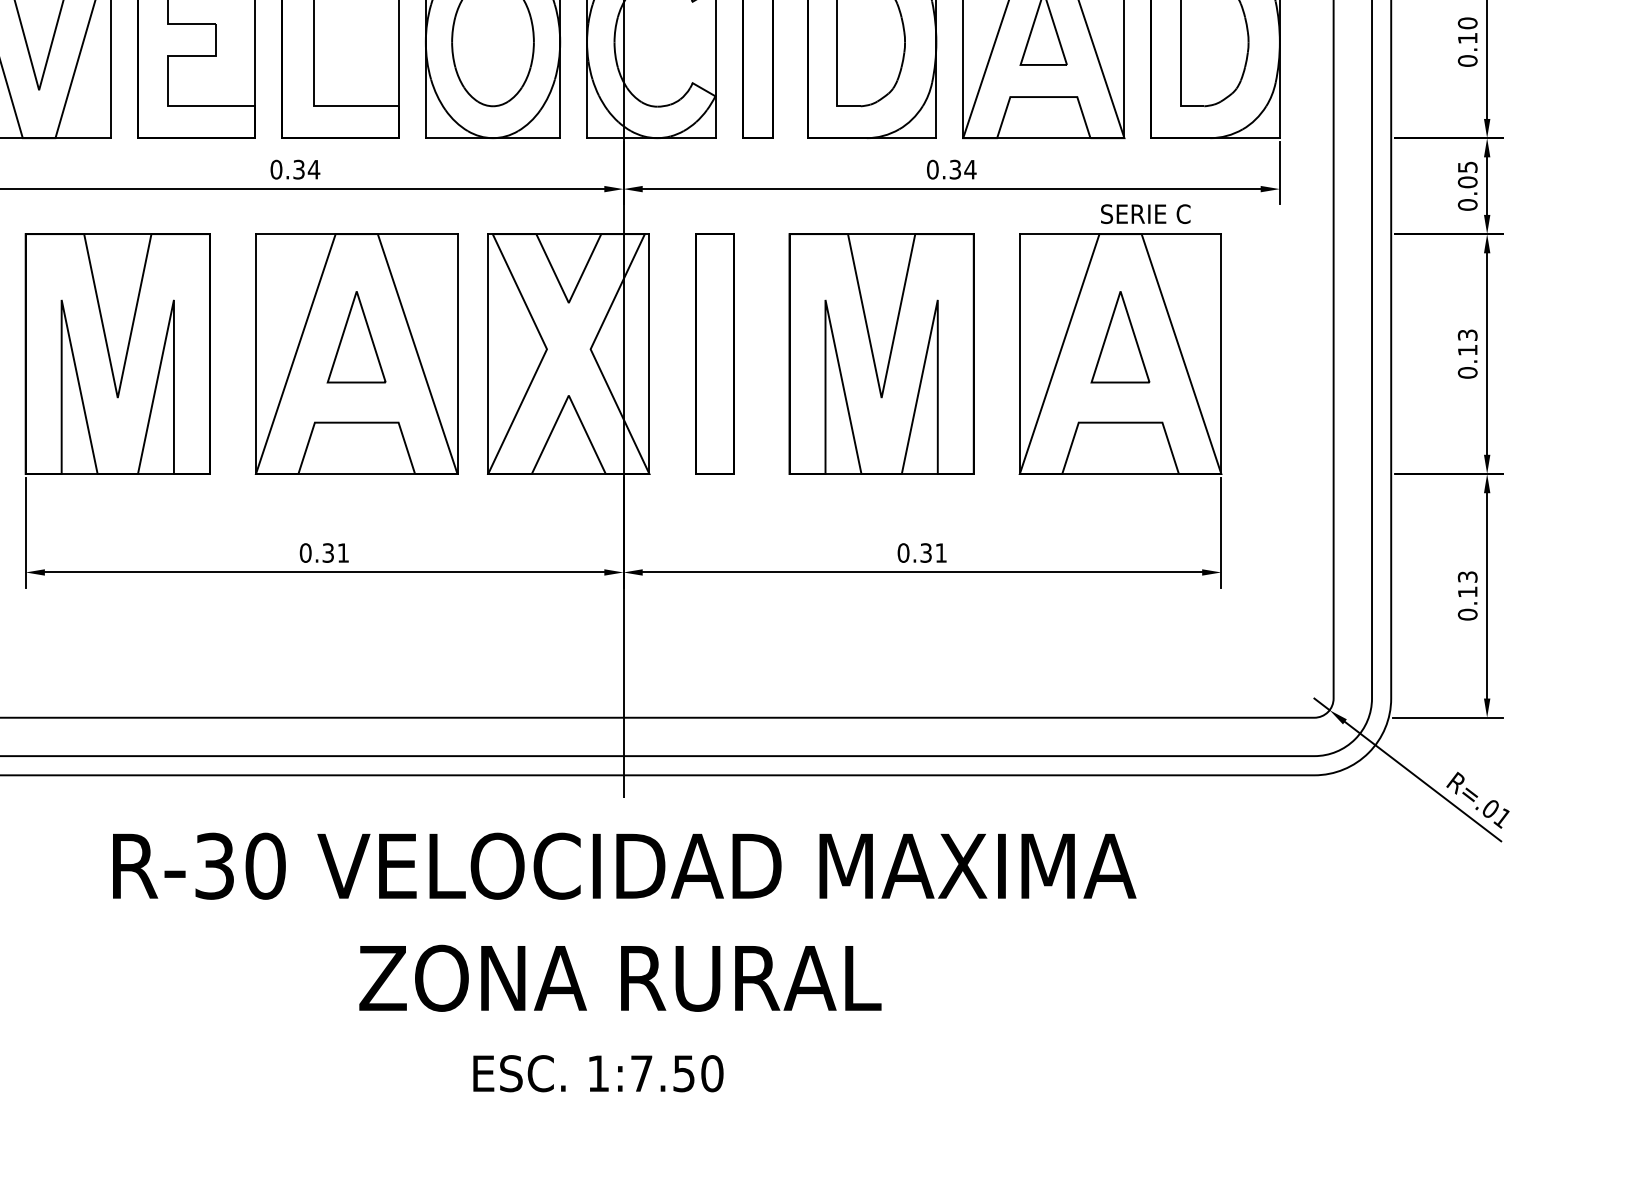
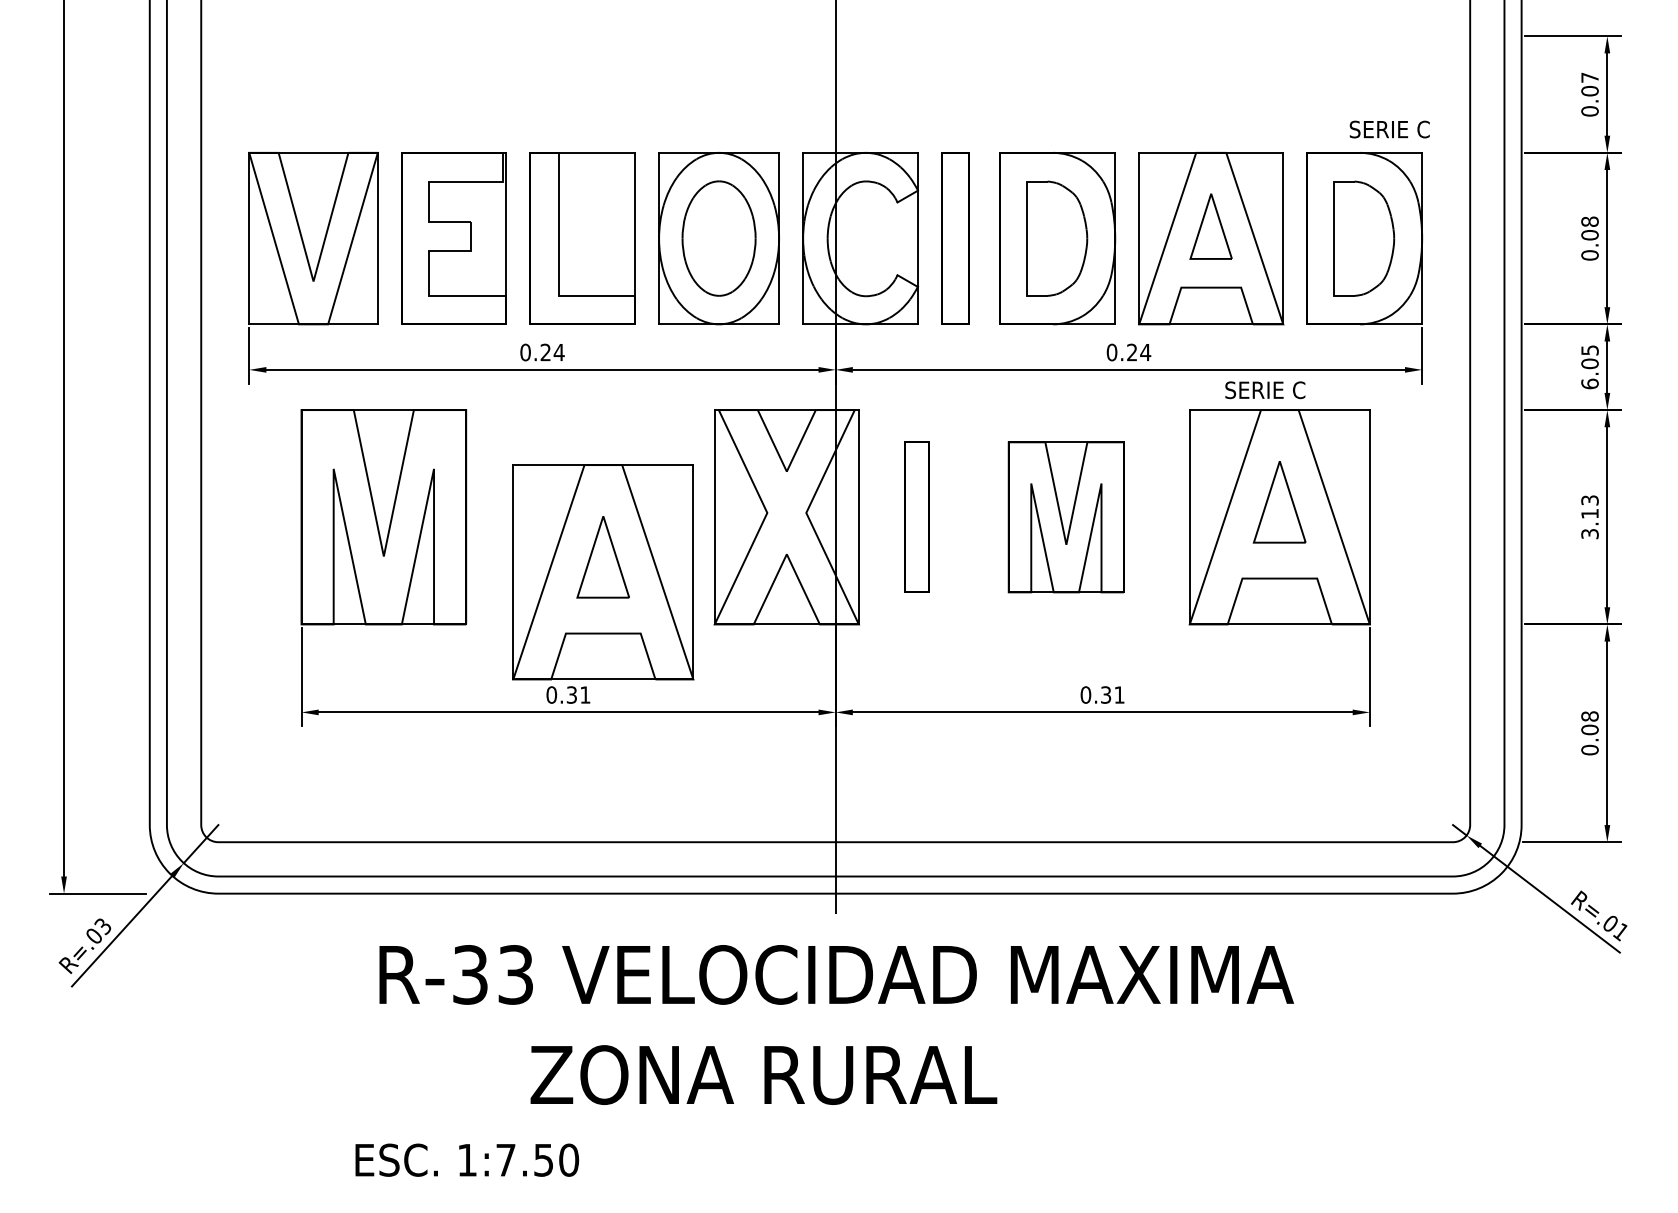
text: (1467, 30) -> (1589, 228), 0.10 -> 0.08
text: (298, 169) -> (545, 352), 0.34 -> 0.24
text: (955, 169) -> (1132, 352), 0.34 -> 0.24
text: (1467, 204) -> (1589, 383), 0.05 -> 6.05
text: (1145, 214) -> (1265, 390), moved
part: (713, 353) -> (916, 516), size x0.7
part: (356, 354) -> (603, 572), moved
part: (881, 354) -> (1066, 517), size x0.7
text: (1467, 372) -> (1589, 533), 0.13 -> 3.13
text: (1467, 584) -> (1589, 723), 0.13 -> 0.08
text: (265, 865) -> (515, 974), R-30 -> R-33
text: (619, 977) -> (763, 1074), moved
text: (598, 1072) -> (467, 1159), moved

